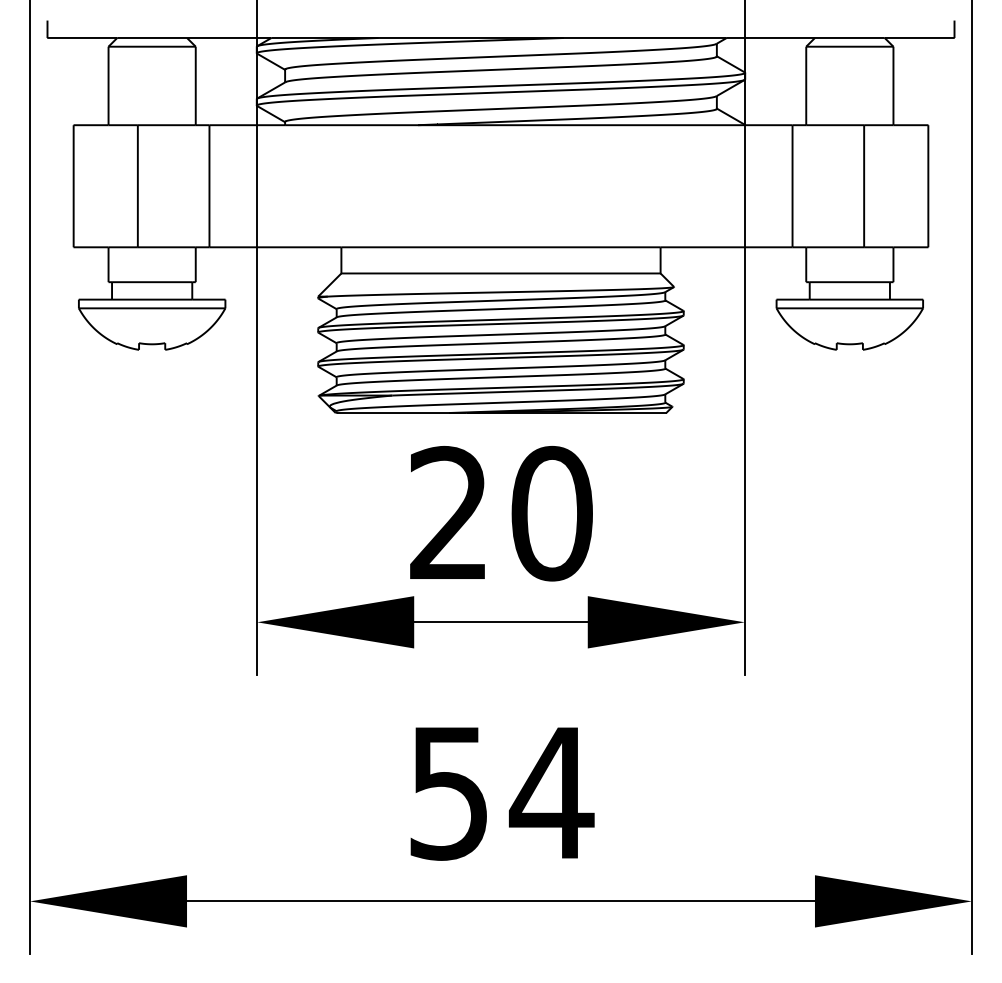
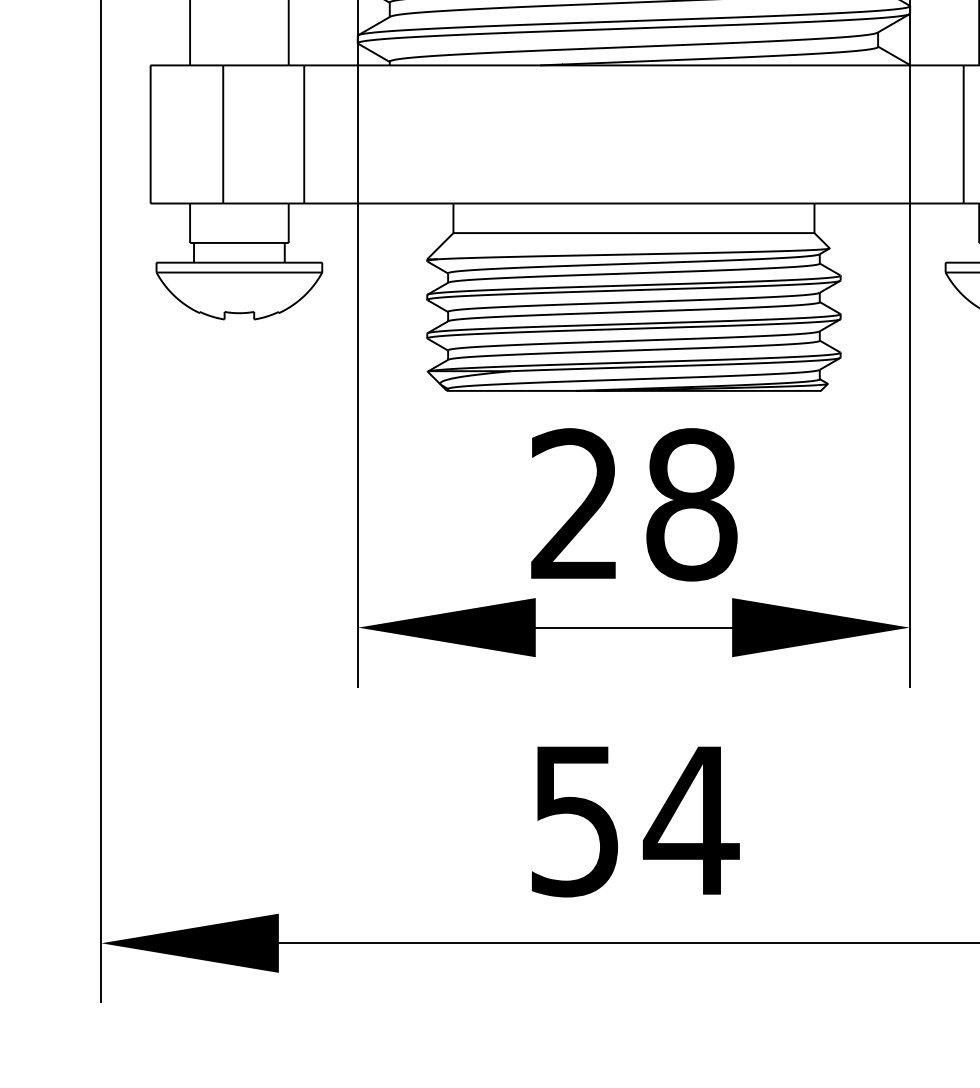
text: (551, 513) -> (691, 504), 20 -> 28

